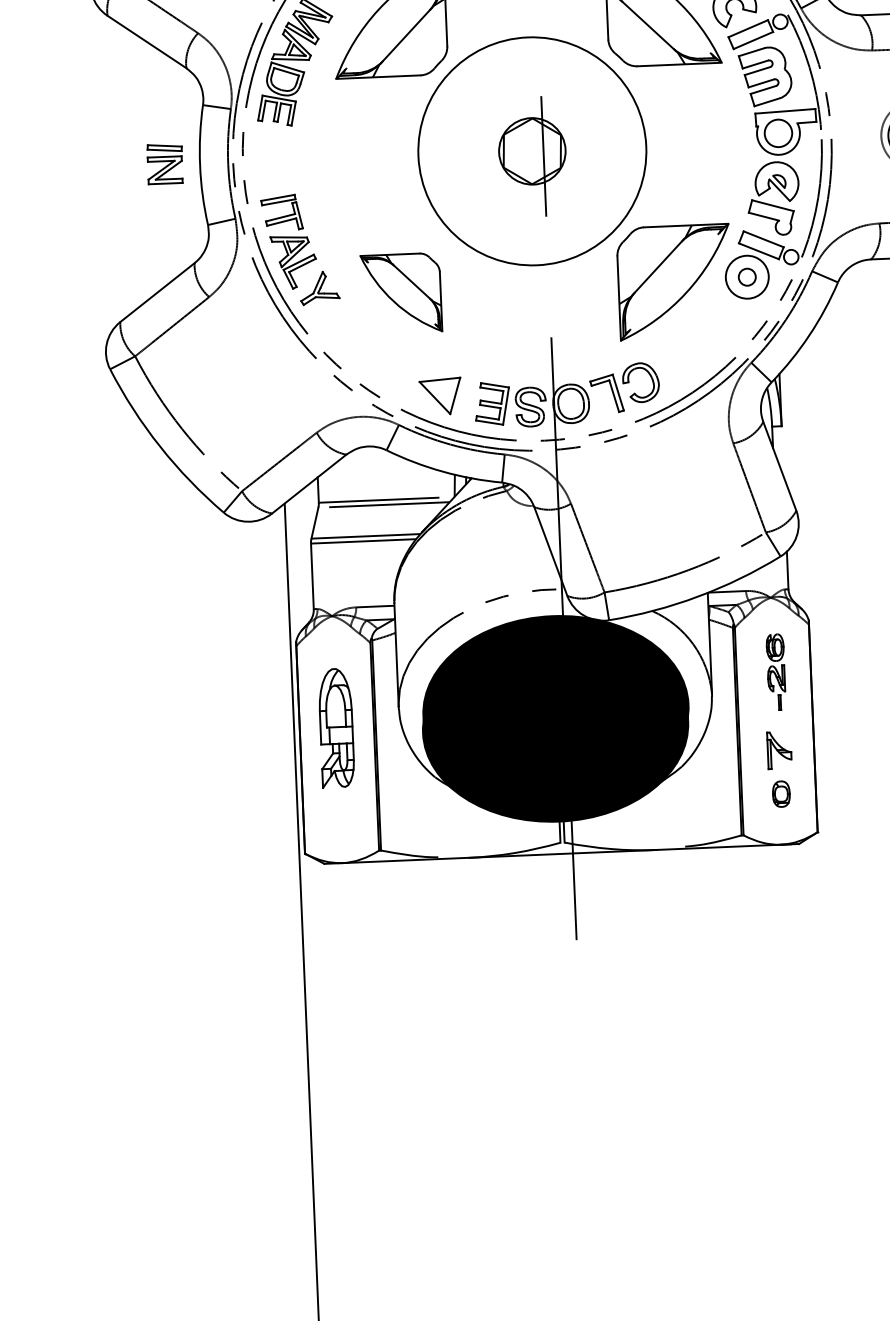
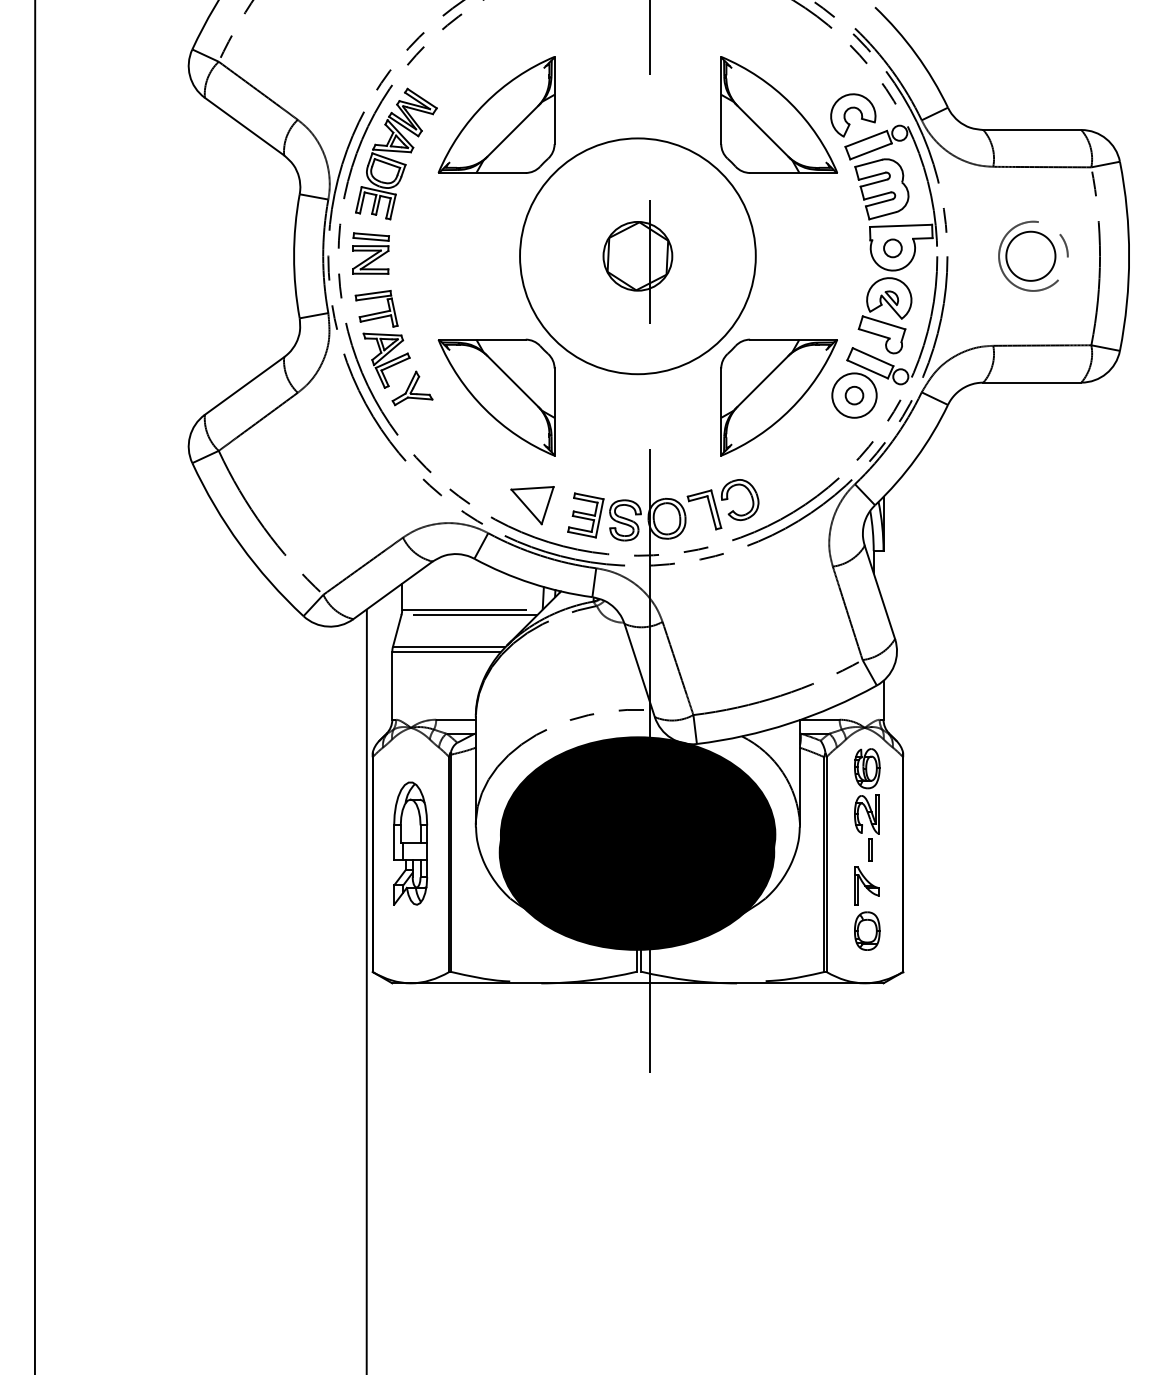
circle: (778, 133) -> (892, 248), size x0.62
part: (164, 164) -> (370, 253), moved
part: (401, 293) -> (496, 397), size x1.43
part: (776, 671) -> (867, 804), size x1.43
part: (781, 793) -> (867, 930), size x1.43

